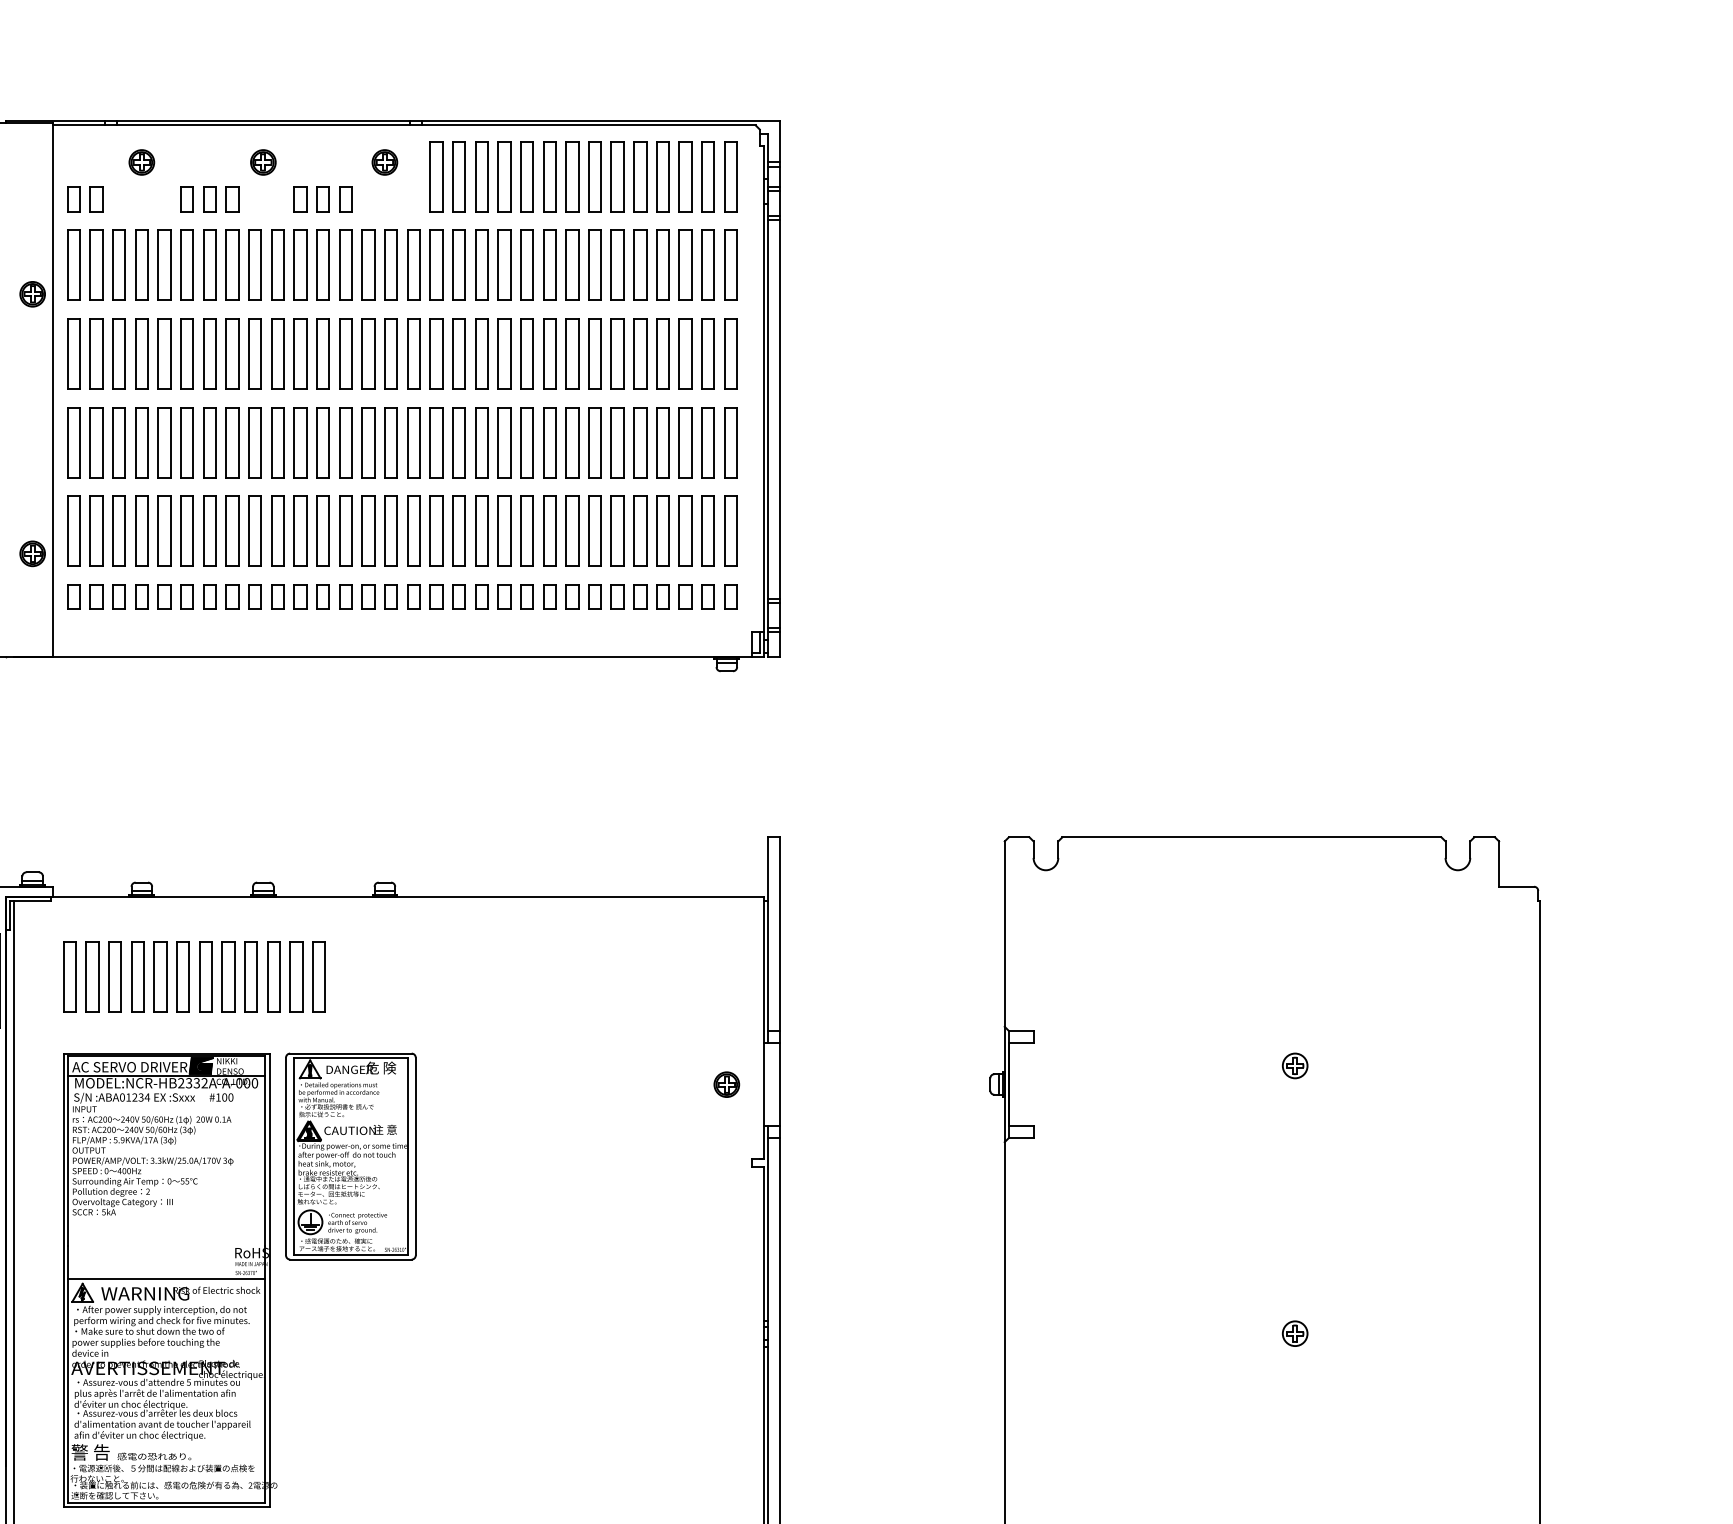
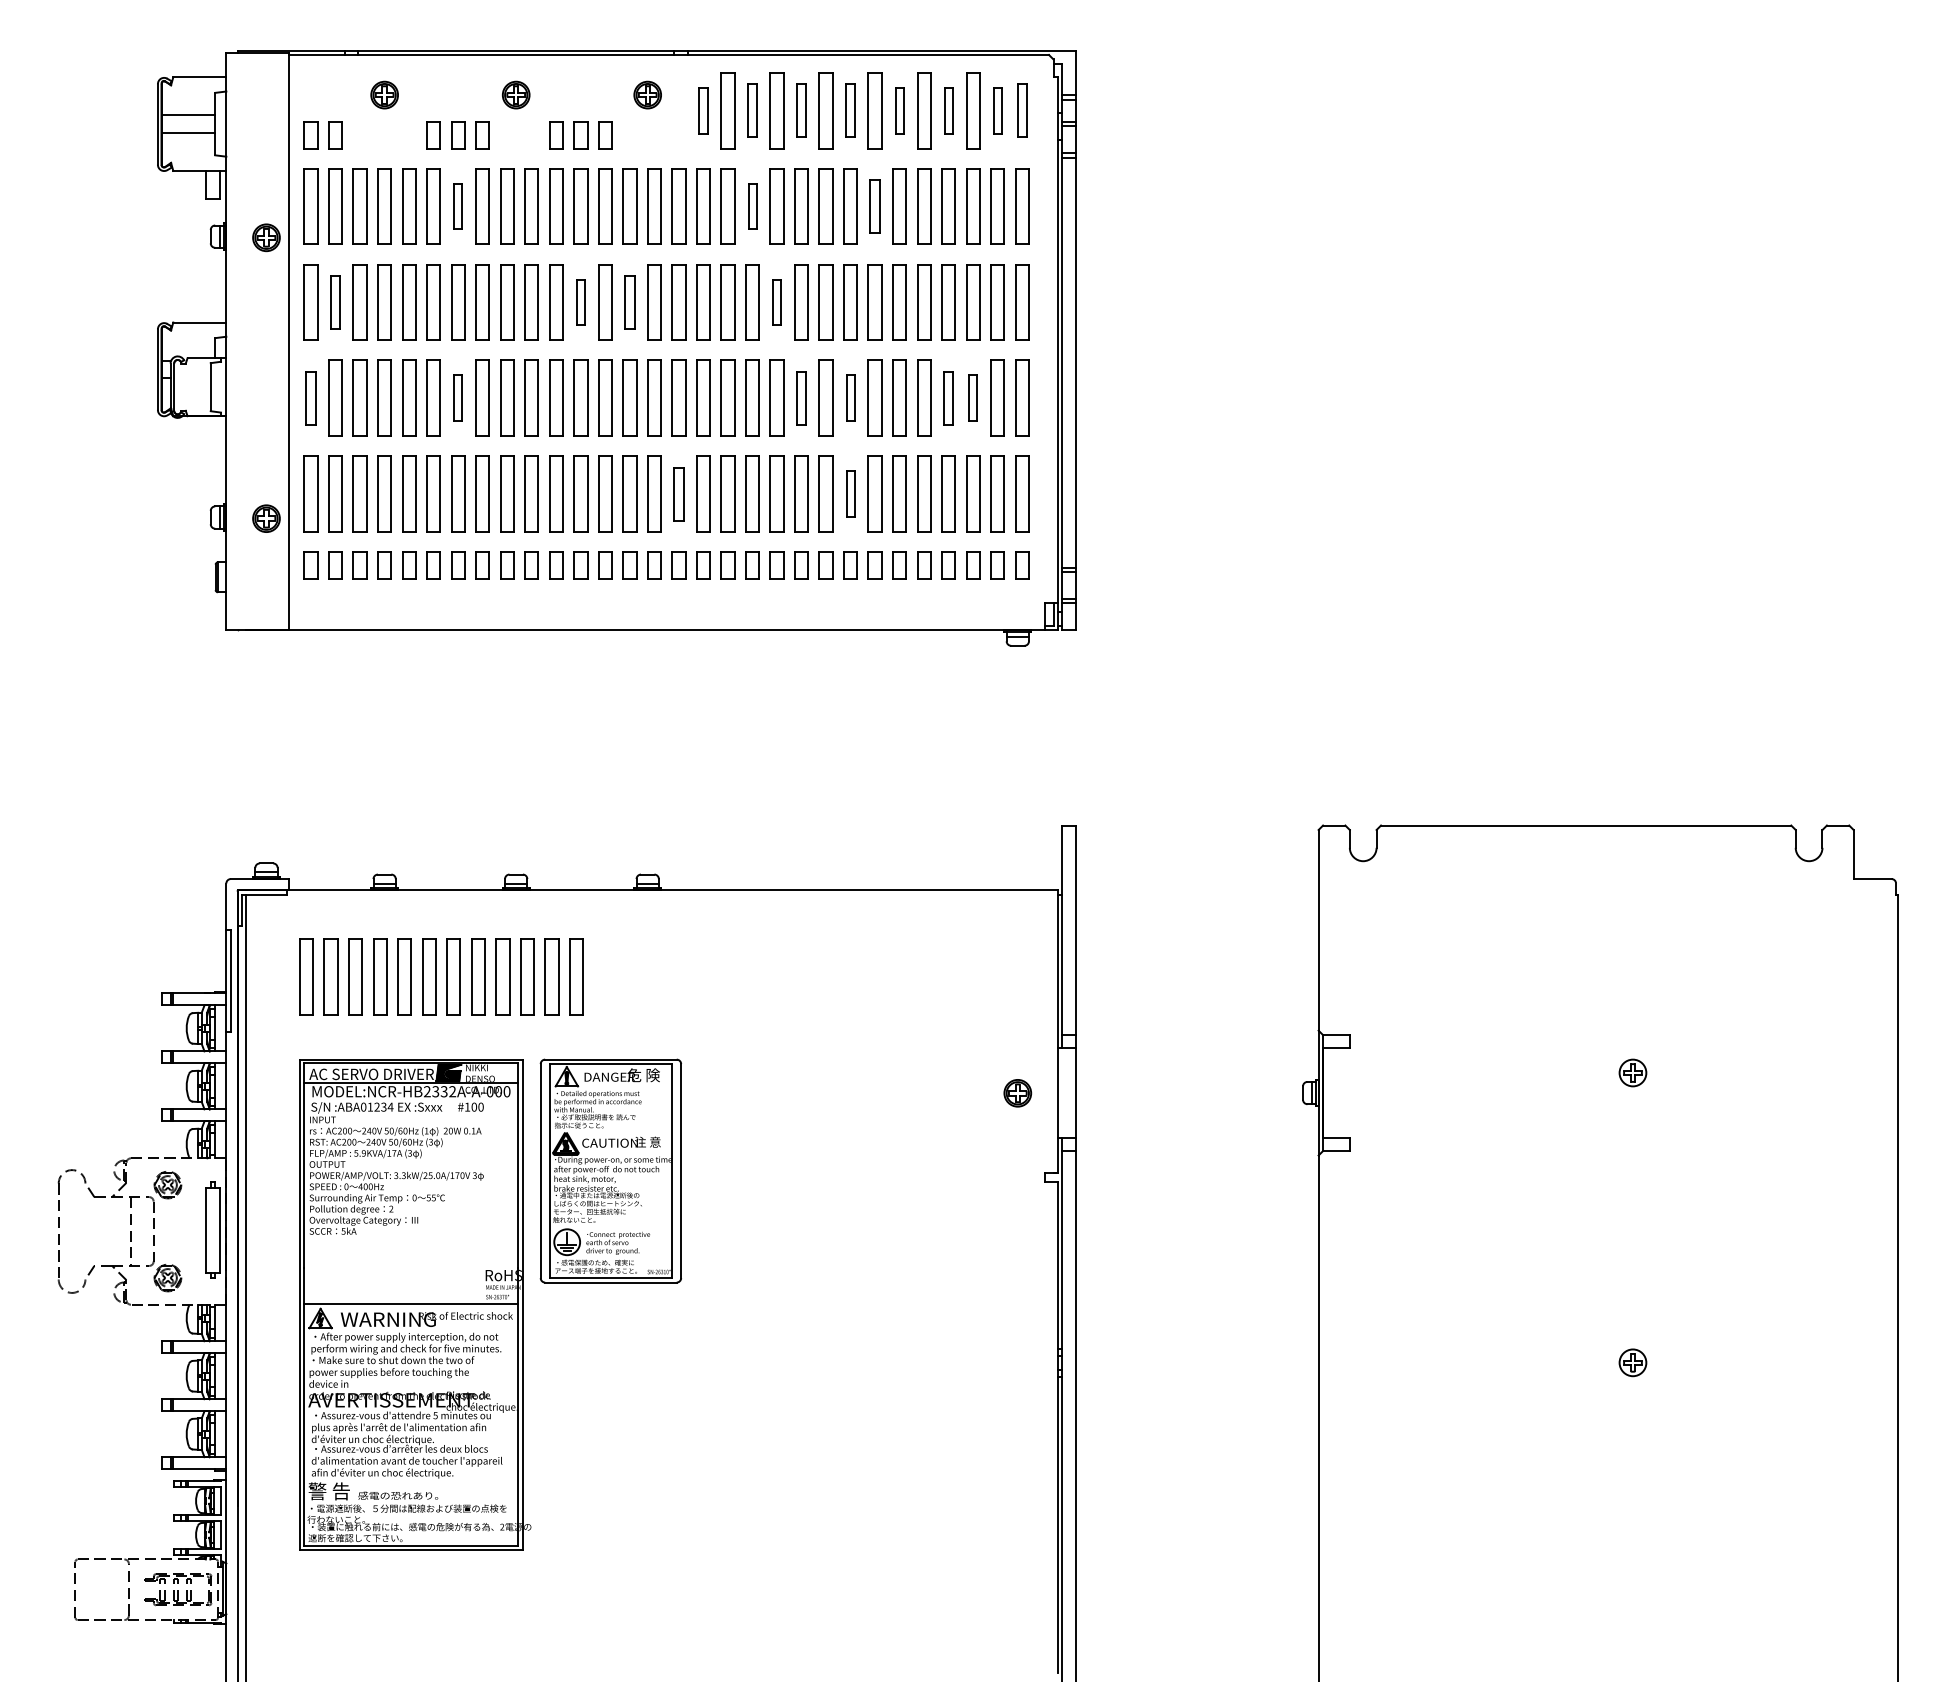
part: (436, 176) -> (703, 110), size x0.6
part: (481, 176) -> (752, 110), size x0.7
part: (526, 176) -> (801, 110), size x0.7
part: (572, 176) -> (850, 110), size x0.7
part: (617, 176) -> (899, 110), size x0.6
part: (662, 176) -> (948, 110), size x0.6
part: (708, 176) -> (997, 110), size x0.6
part: (731, 176) -> (1022, 110), size x0.7
part: (210, 265) -> (458, 206), size x0.6
part: (481, 265) -> (752, 206), size x0.6
part: (594, 265) -> (874, 206), size x0.7
part: (96, 354) -> (335, 302), size x0.7
part: (322, 354) -> (580, 302), size x0.6
part: (368, 354) -> (629, 302), size x0.7
part: (503, 354) -> (776, 302), size x0.6
part: (73, 441) -> (310, 397), size x0.7
part: (210, 441) -> (458, 397), size x0.6
part: (526, 441) -> (801, 397), size x0.7
part: (572, 441) -> (850, 397), size x0.6
part: (662, 441) -> (948, 397), size x0.7
part: (685, 441) -> (973, 397), size x0.6
part: (413, 530) -> (678, 493), size x0.7
part: (572, 530) -> (850, 493), size x0.6

